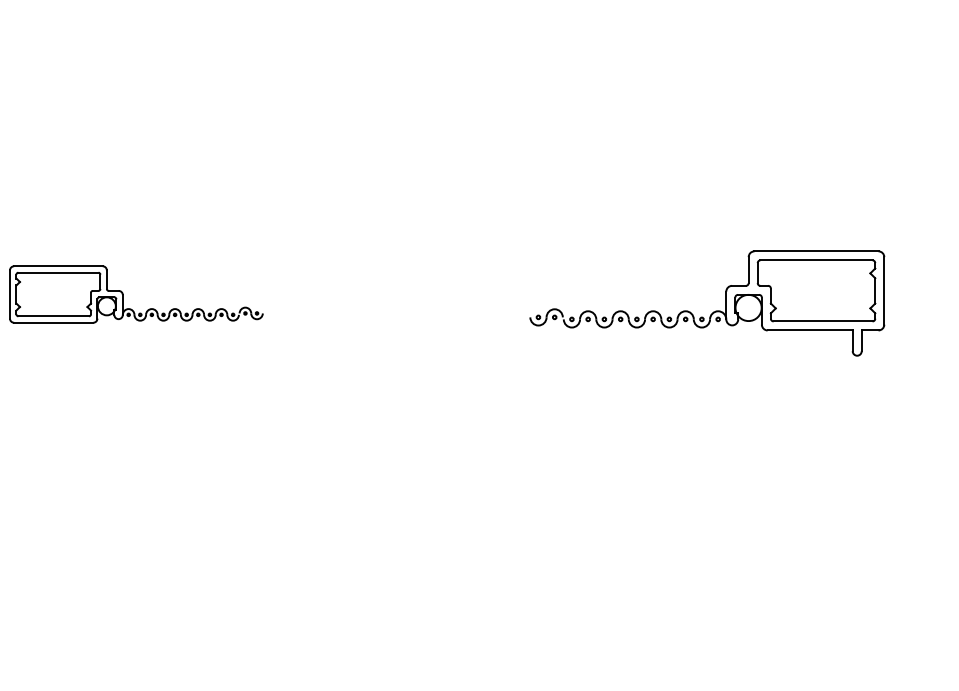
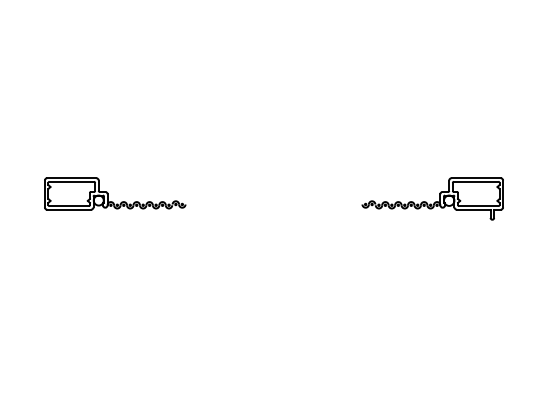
part: (706, 302) -> (432, 198), size x0.71

